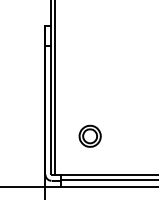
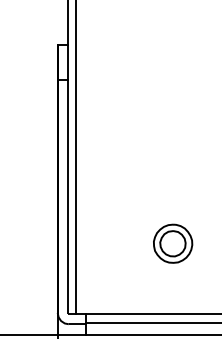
part: (89, 135) -> (171, 242), moved

